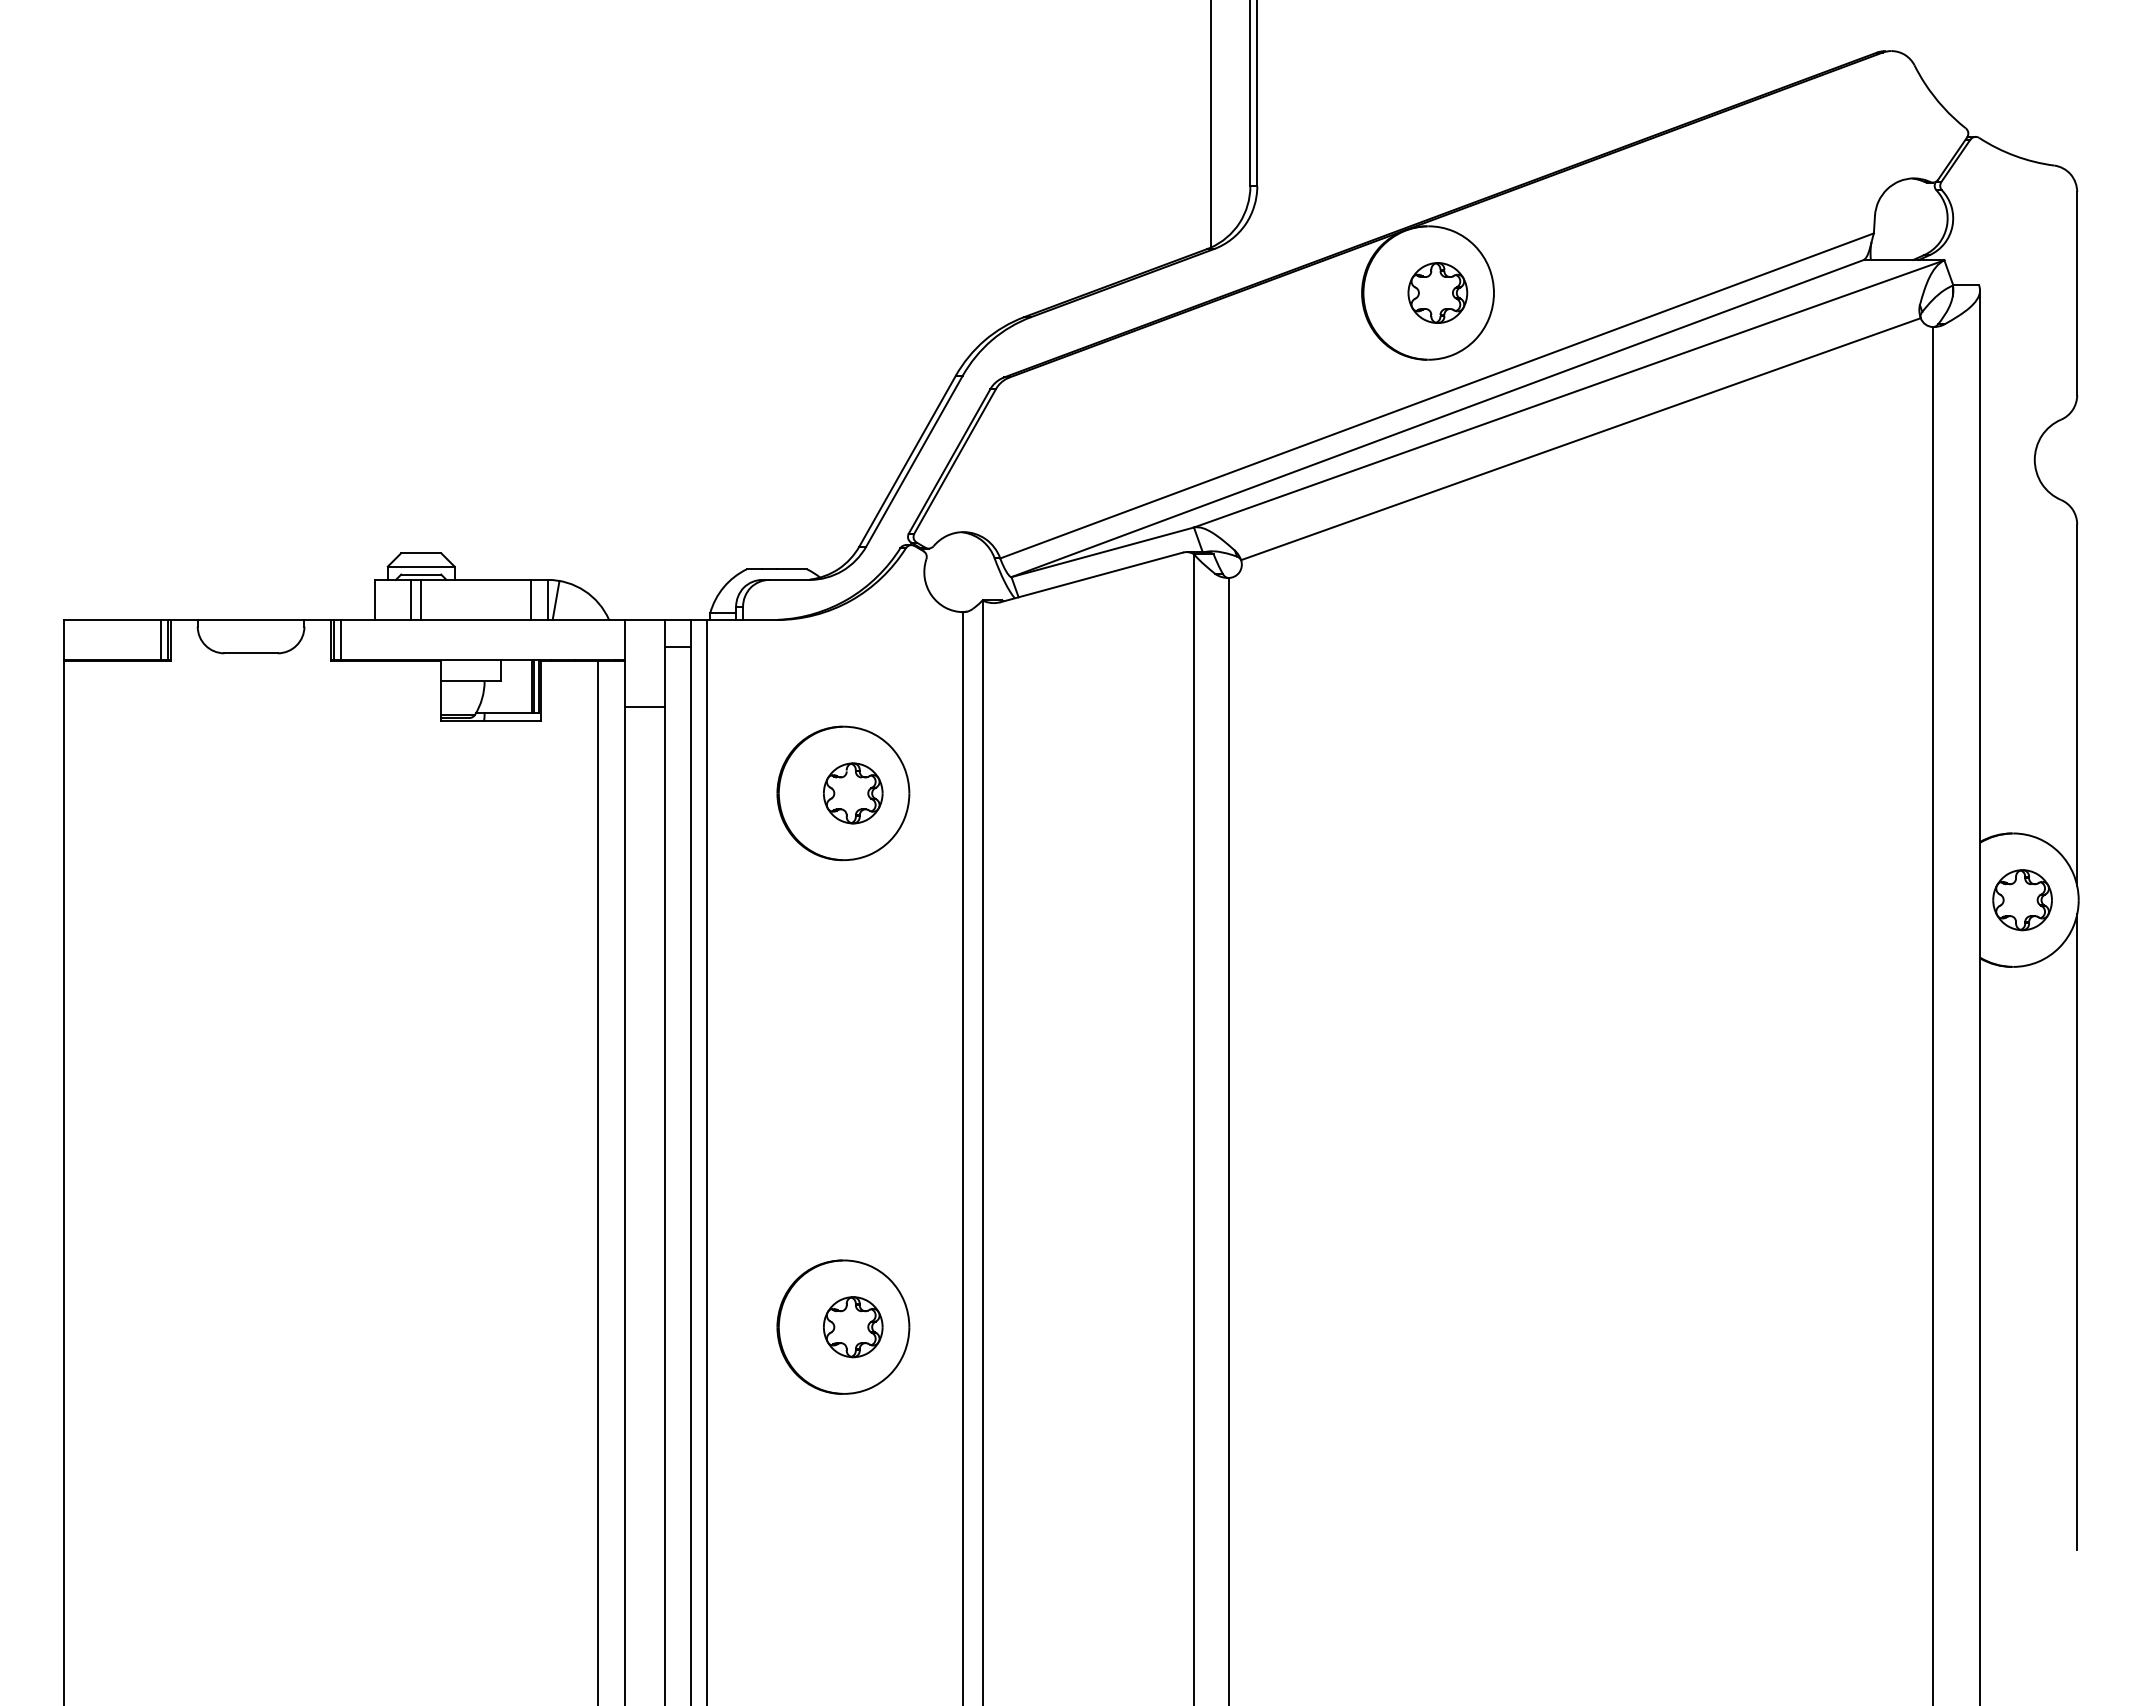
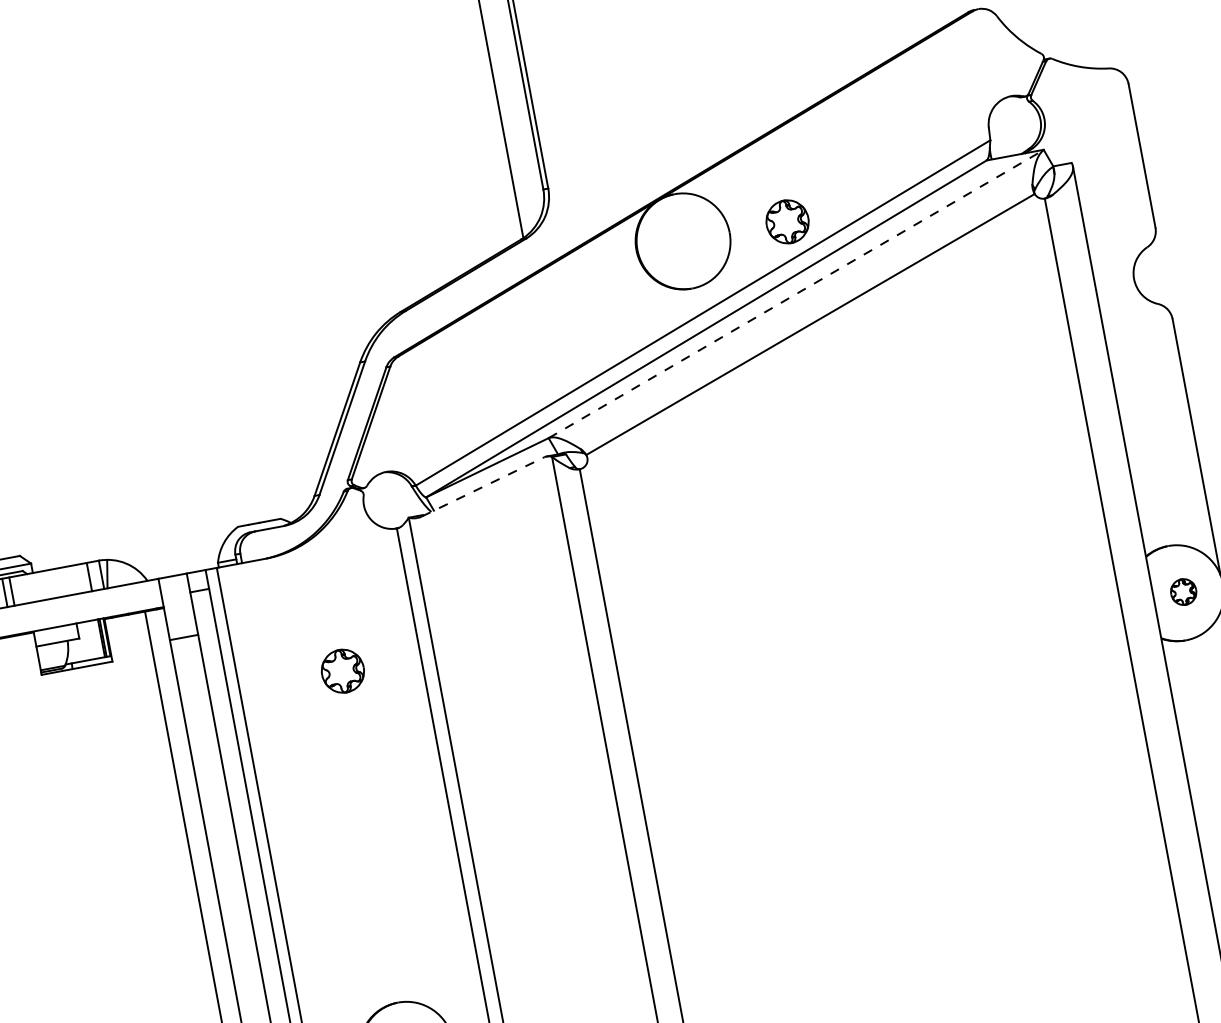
part: (1437, 292) -> (787, 221), moved
line: (1569, 393) -> (796, 293), solid -> dashed
line: (1091, 577) -> (482, 487), solid -> dashed
part: (843, 793) -> (336, 672), removed
part: (2022, 900) -> (1183, 592), size x0.6

